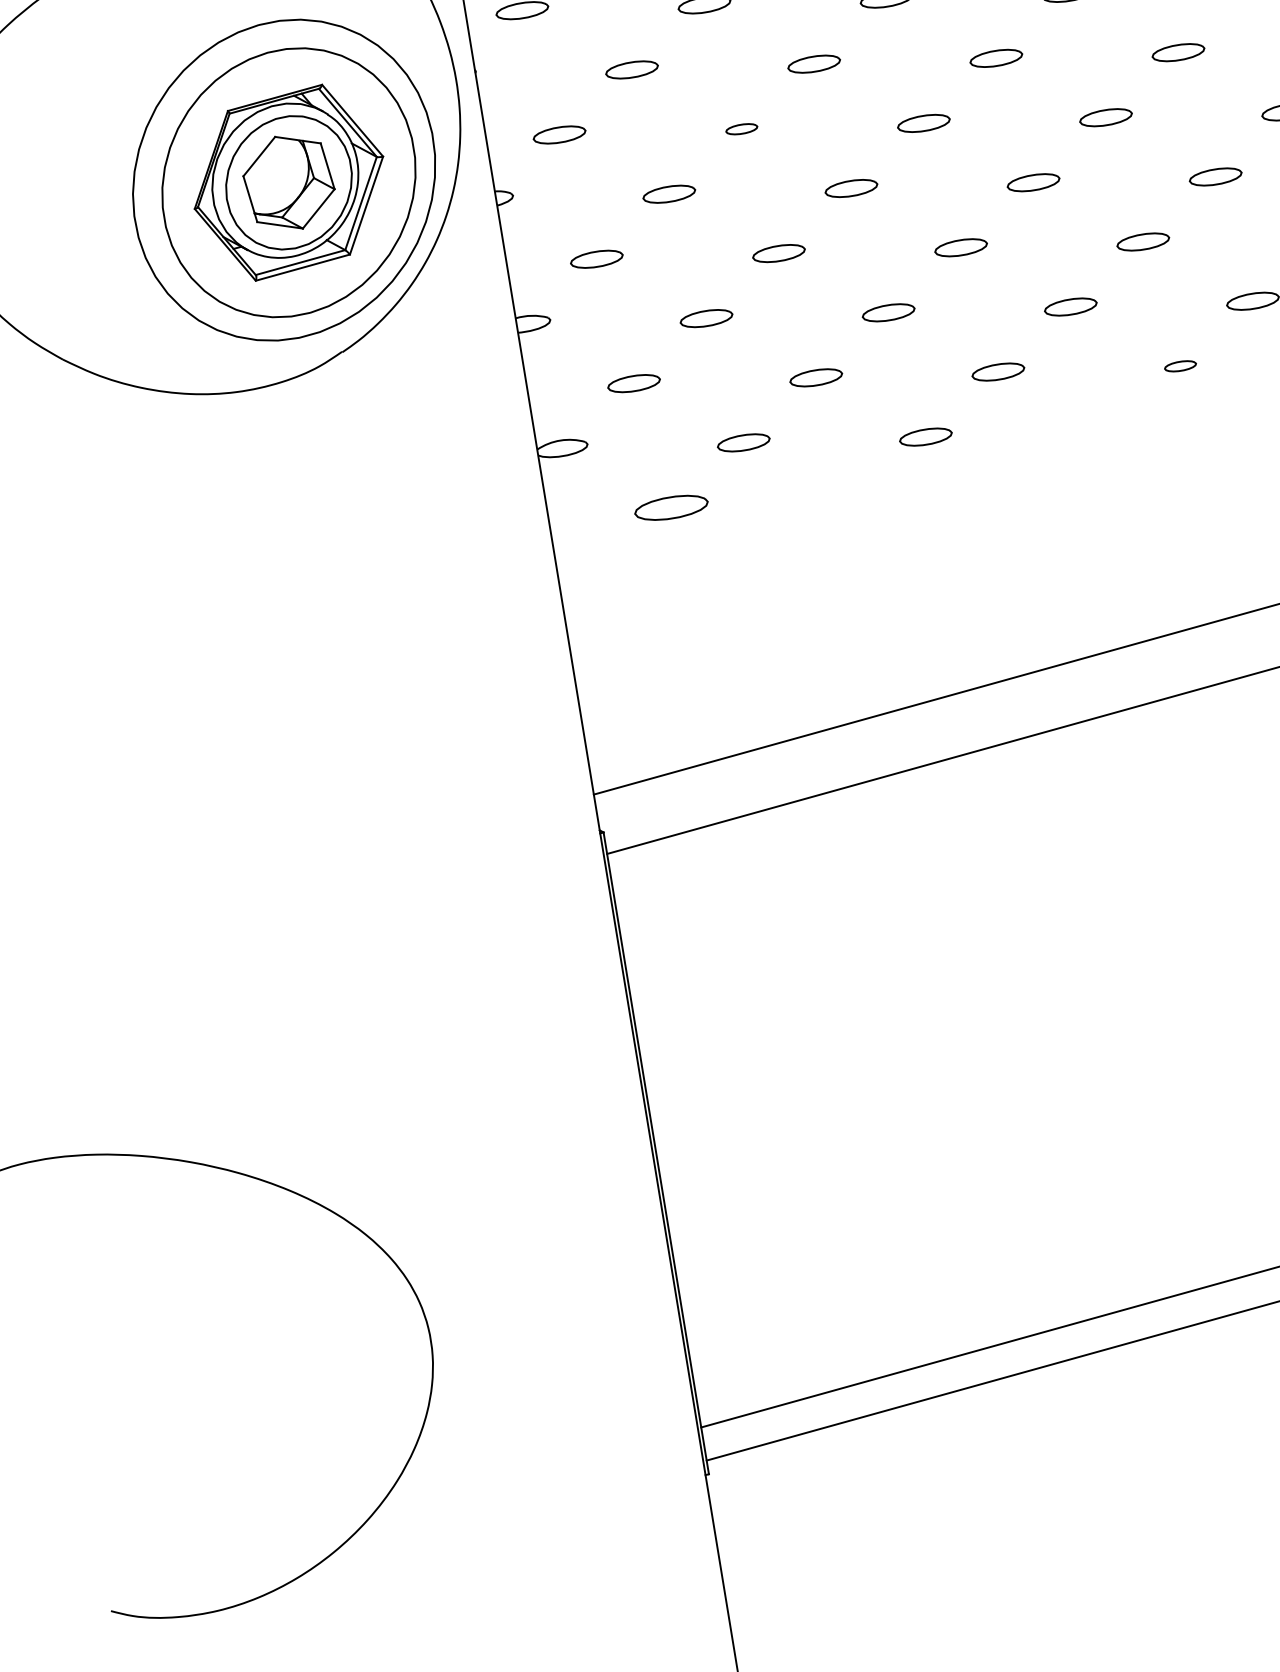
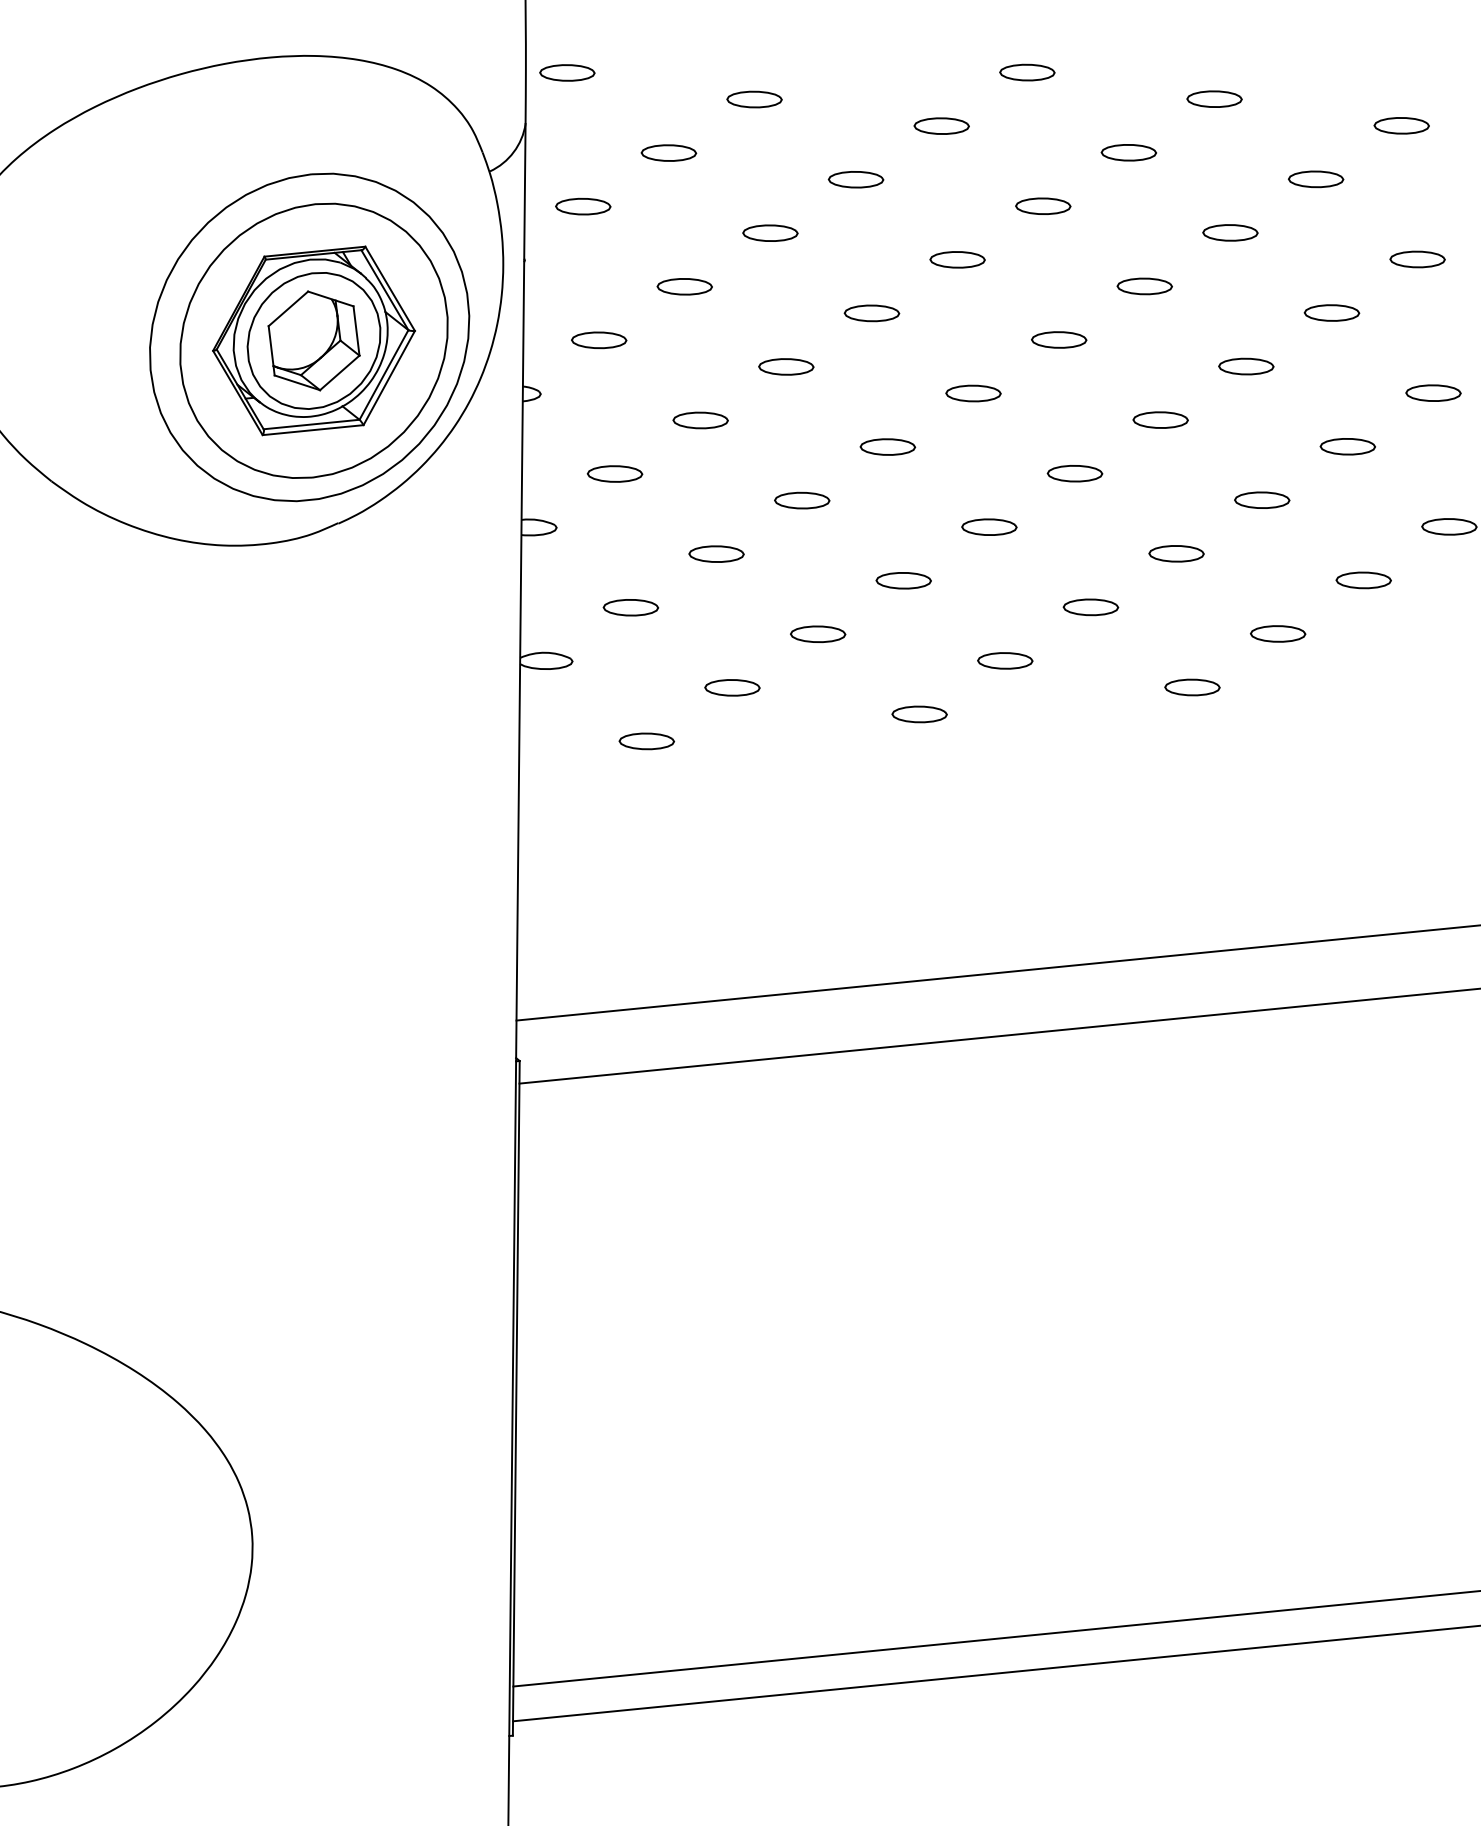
part: (741, 128) -> (786, 366), size x1.67
part: (1180, 366) -> (1192, 687), size x1.67
part: (671, 508) -> (646, 741), size x0.71

